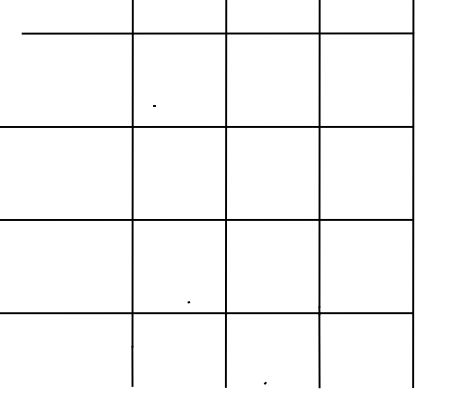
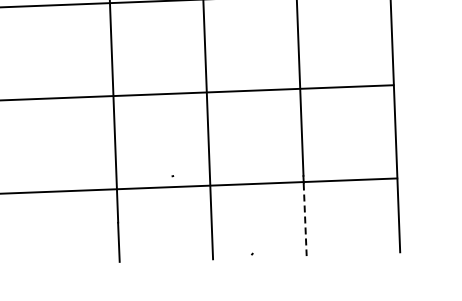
line: (319, 351) -> (305, 220), solid -> dashed

